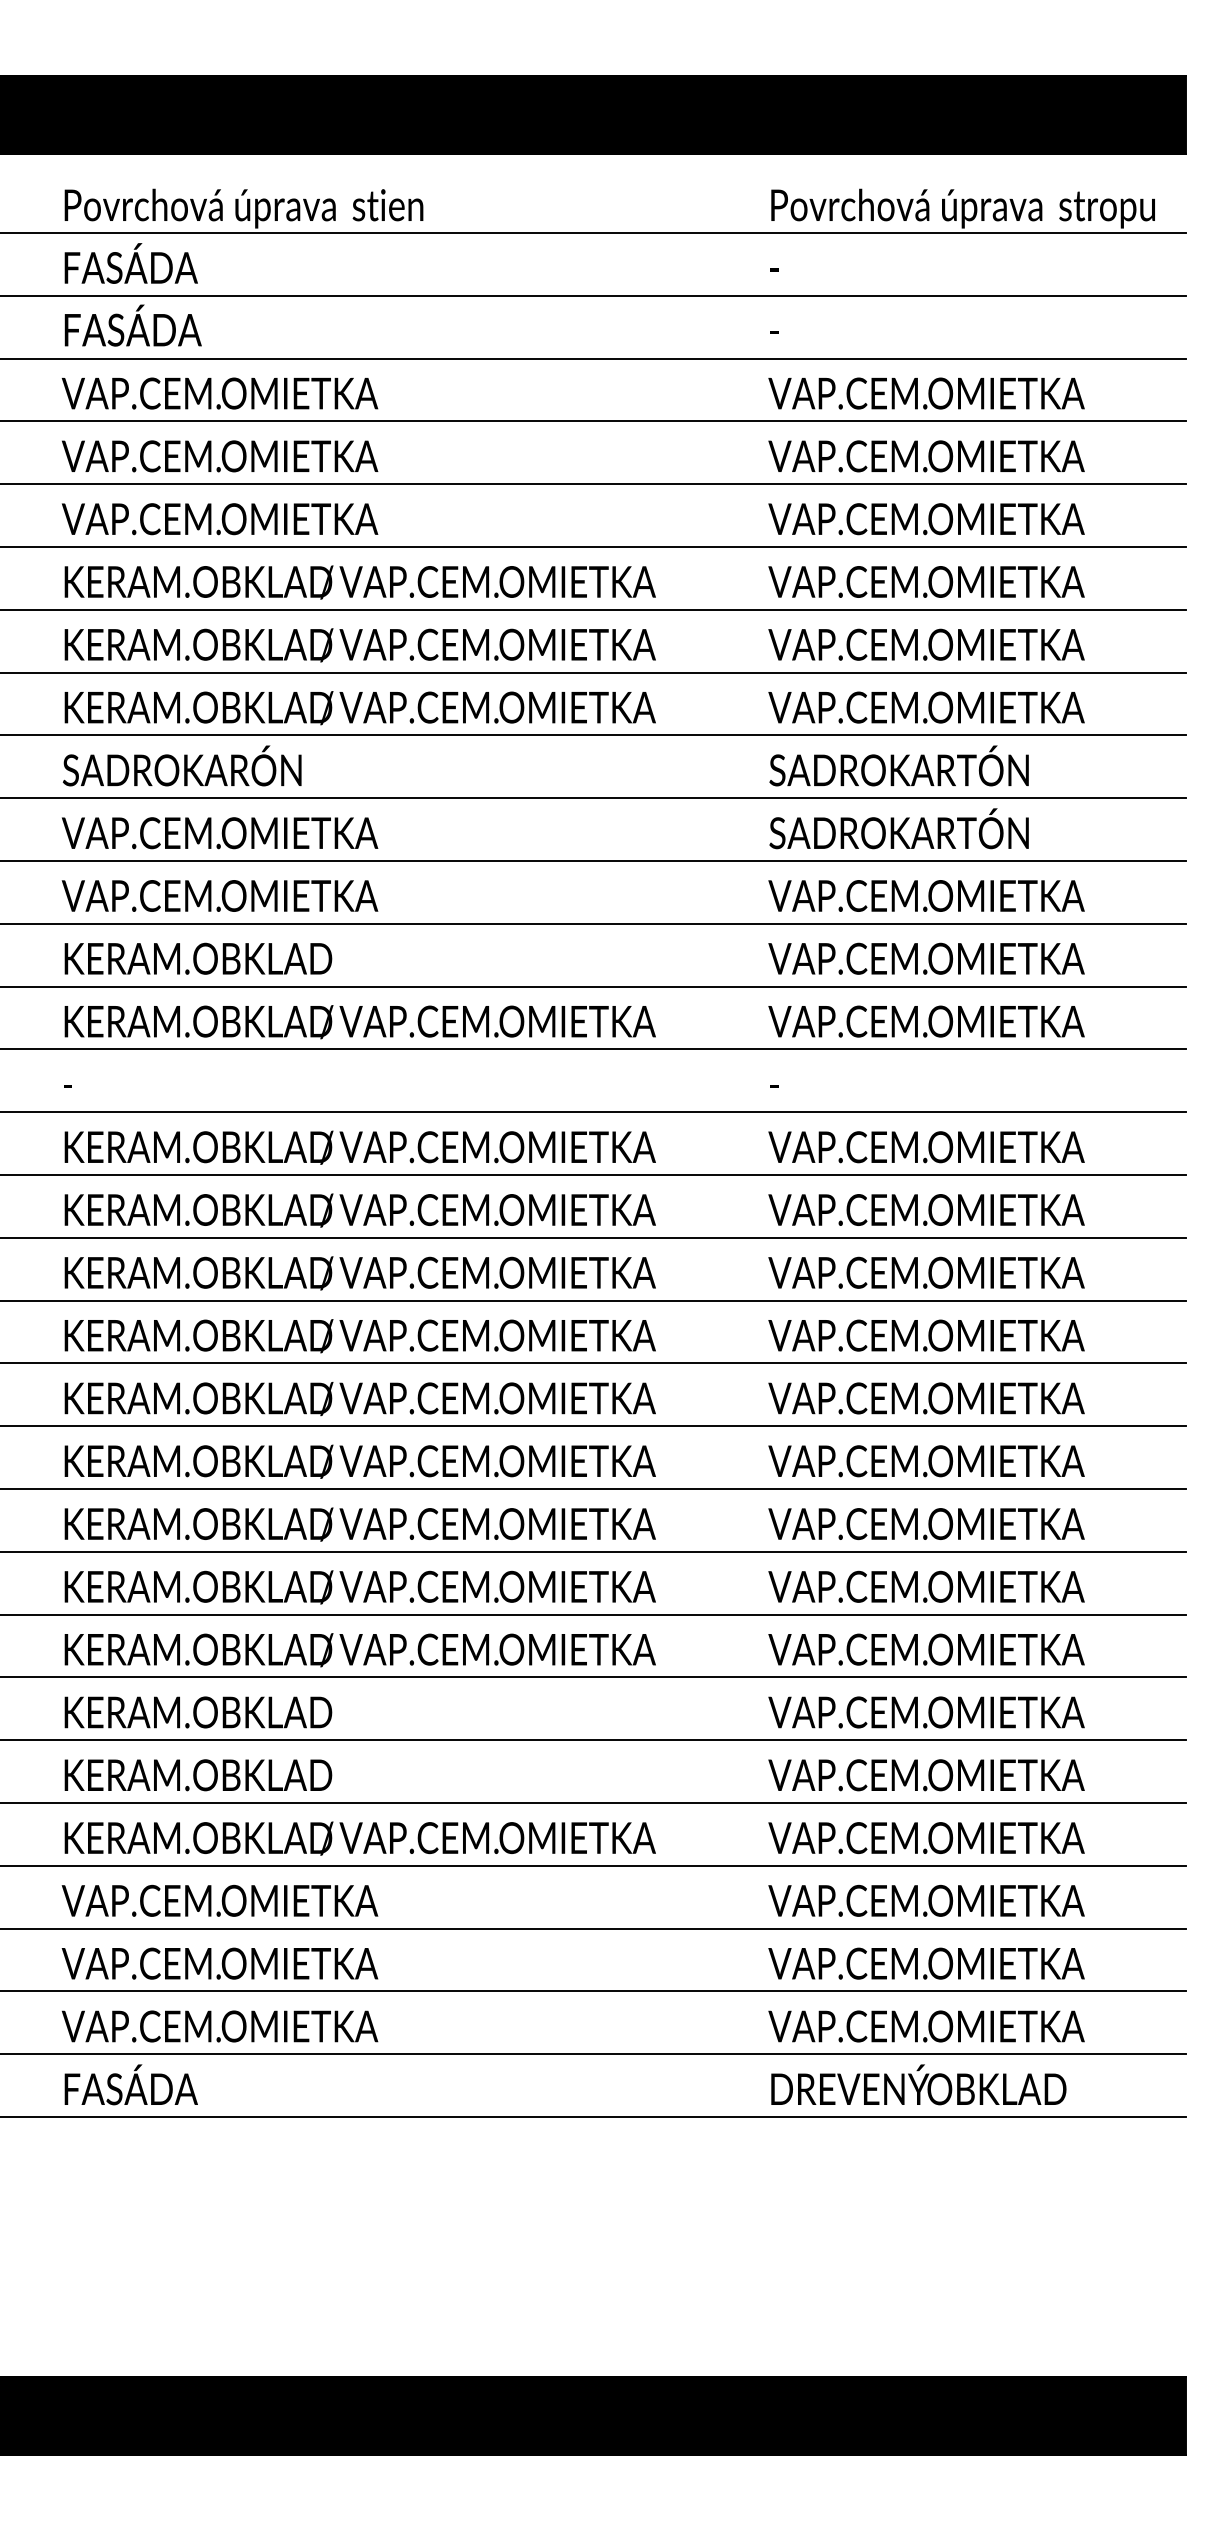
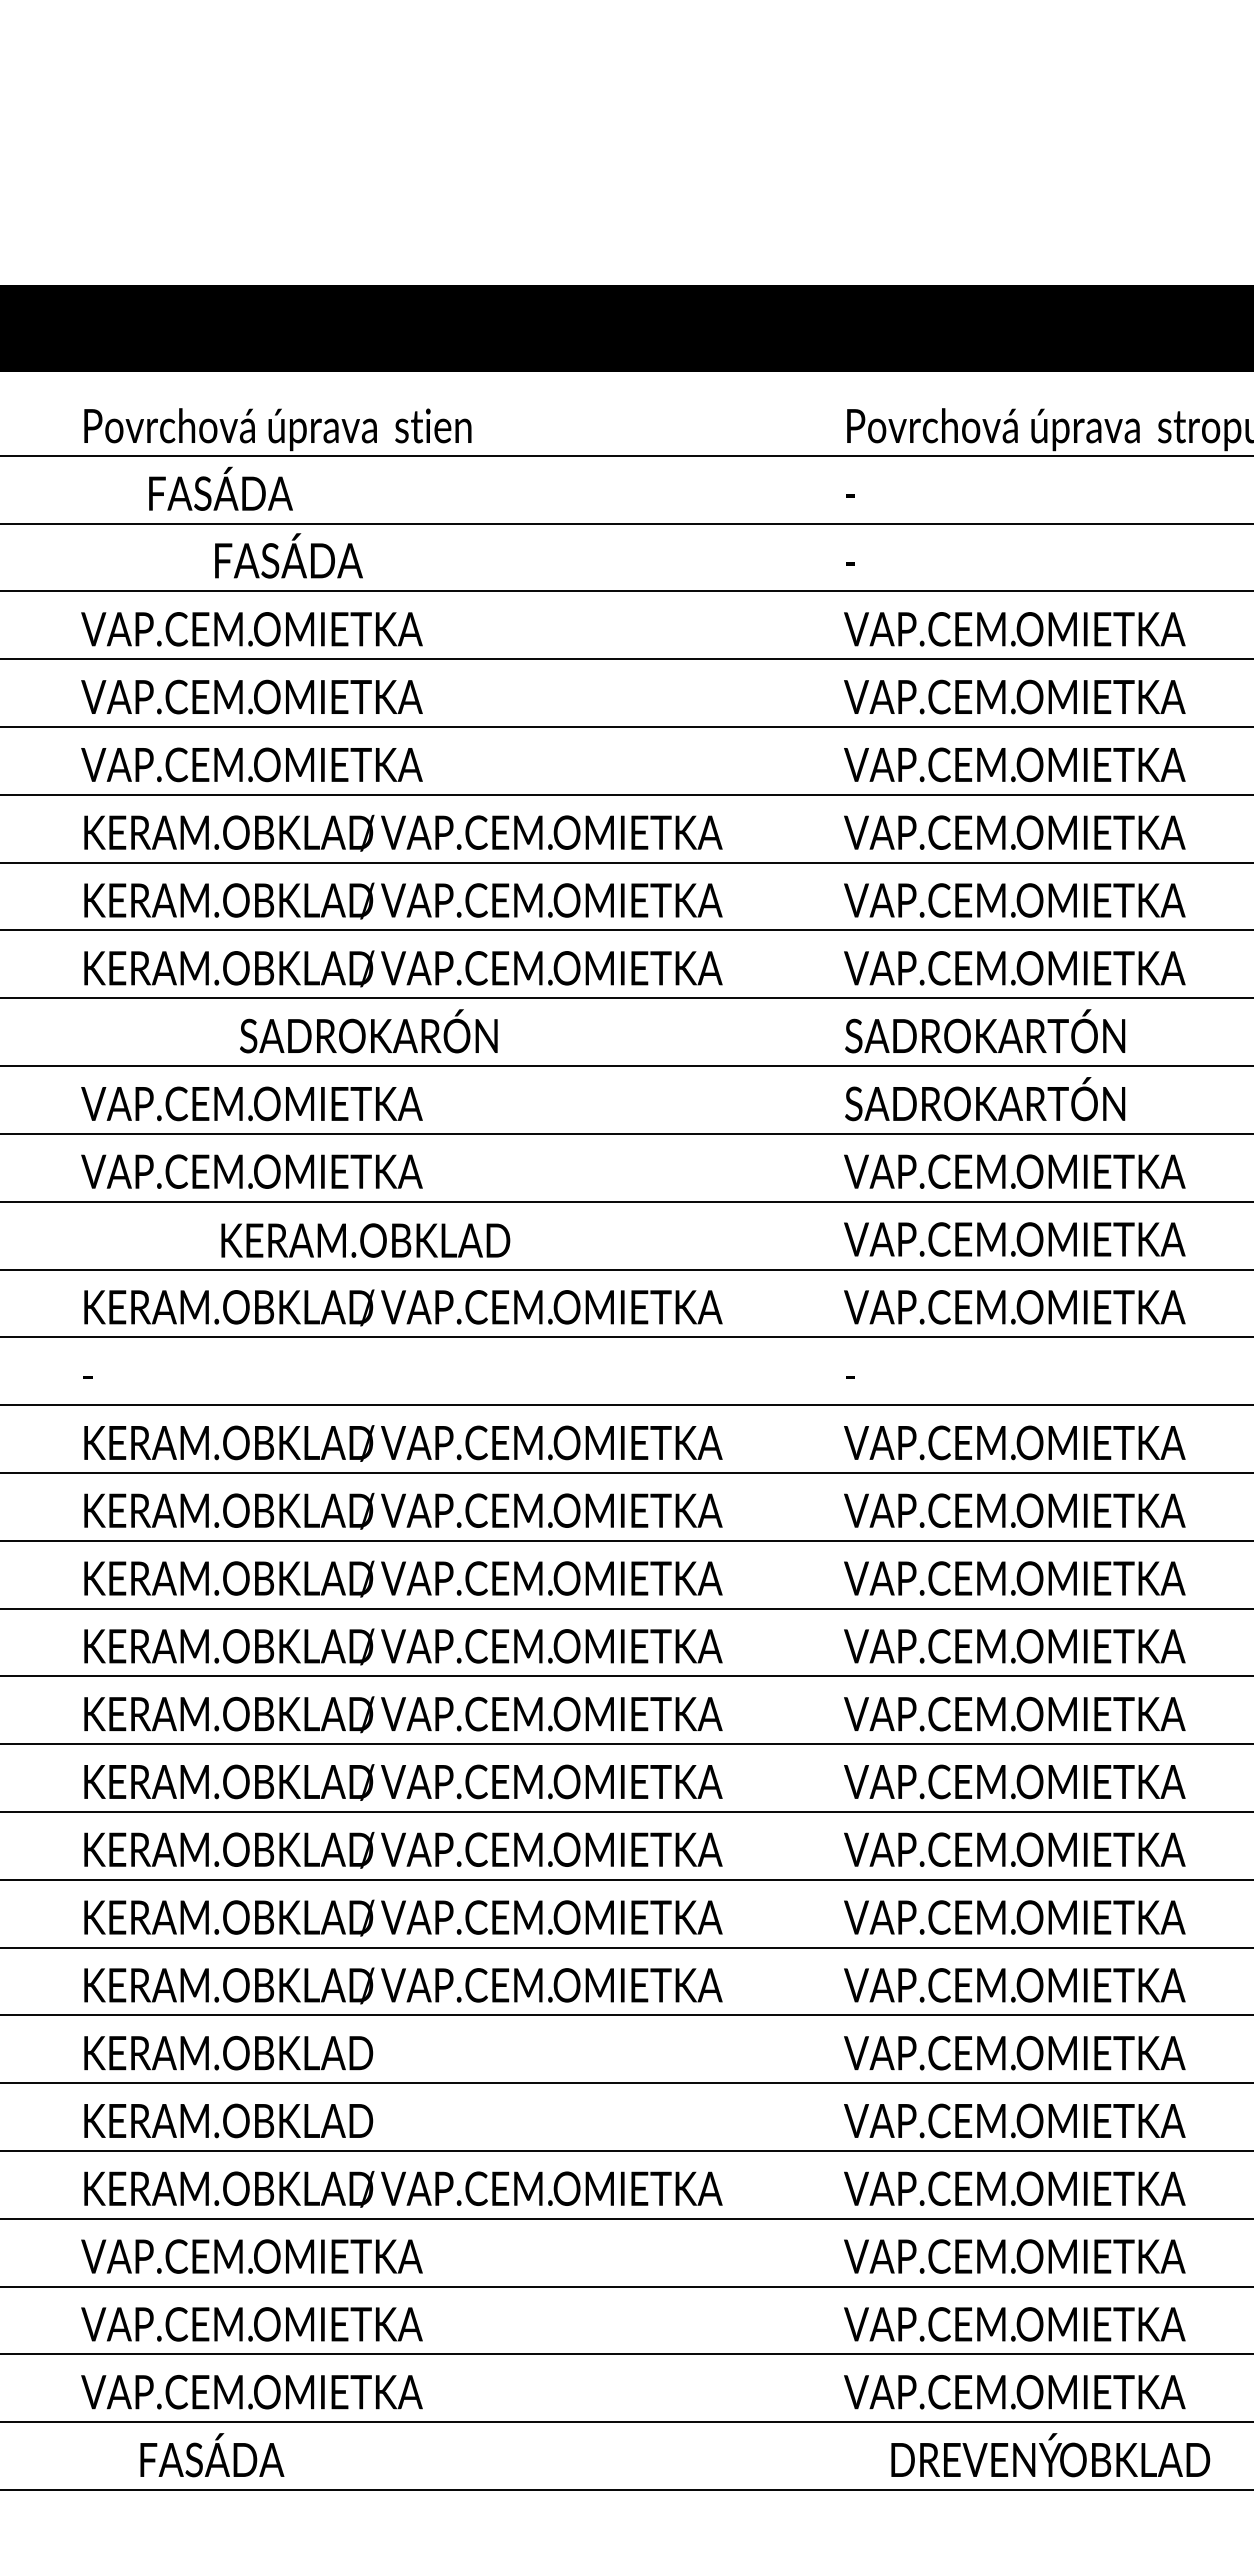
text: (130, 263) -> (220, 488), moved
text: (132, 325) -> (288, 555), moved
text: (182, 765) -> (369, 1030), moved
text: (198, 958) -> (365, 1240), moved
text: (130, 2084) -> (211, 2454), moved
text: (918, 2084) -> (1050, 2454), moved

